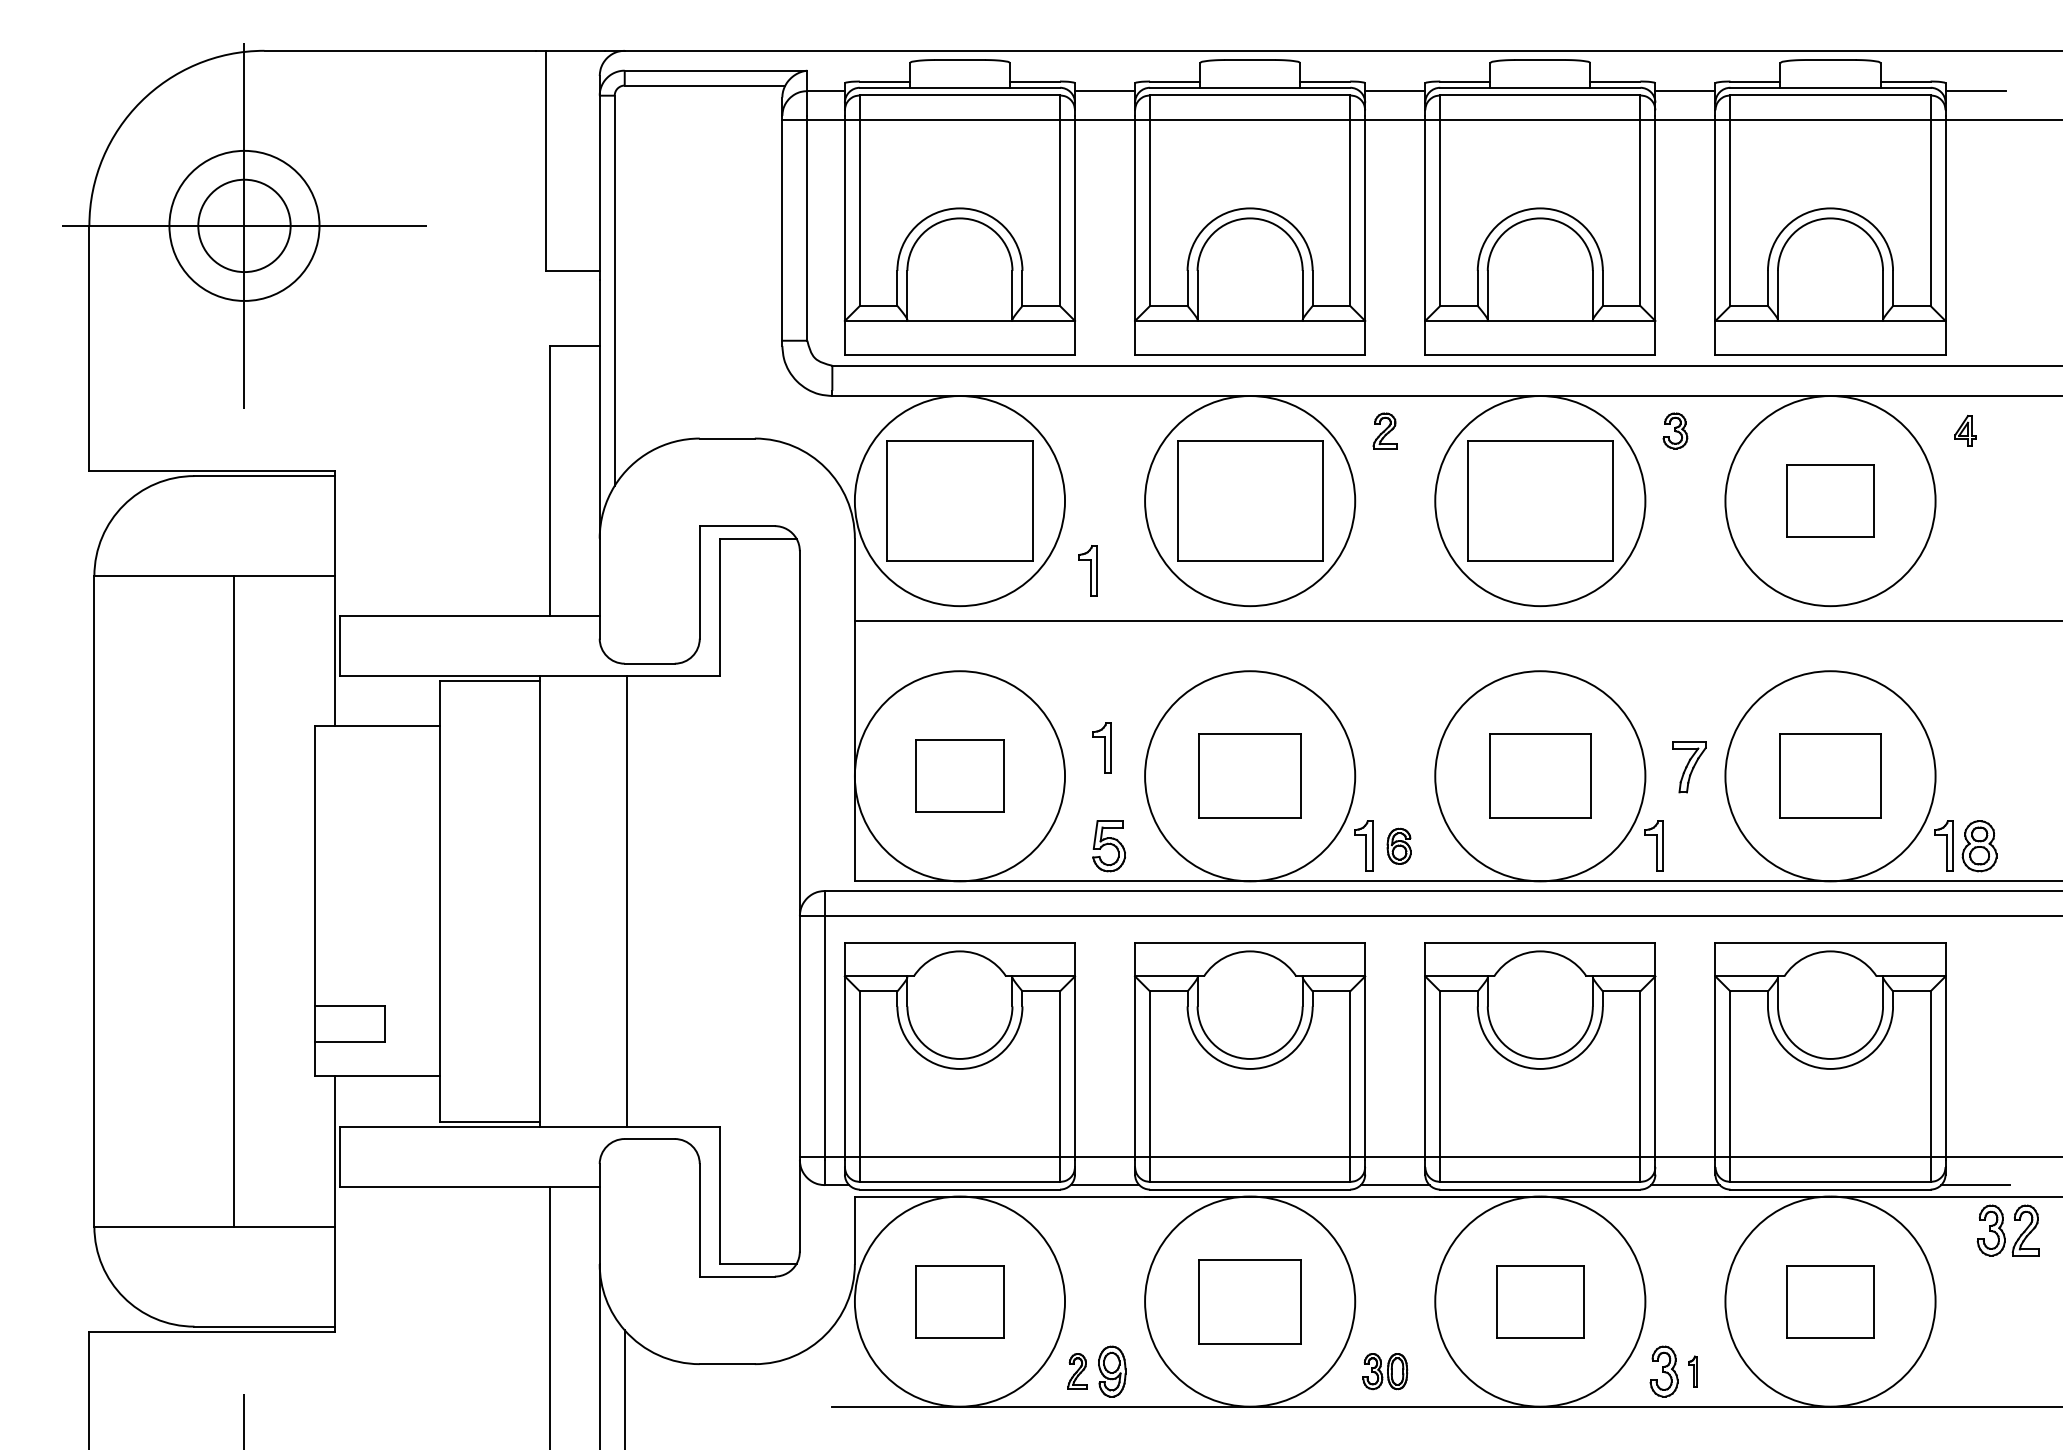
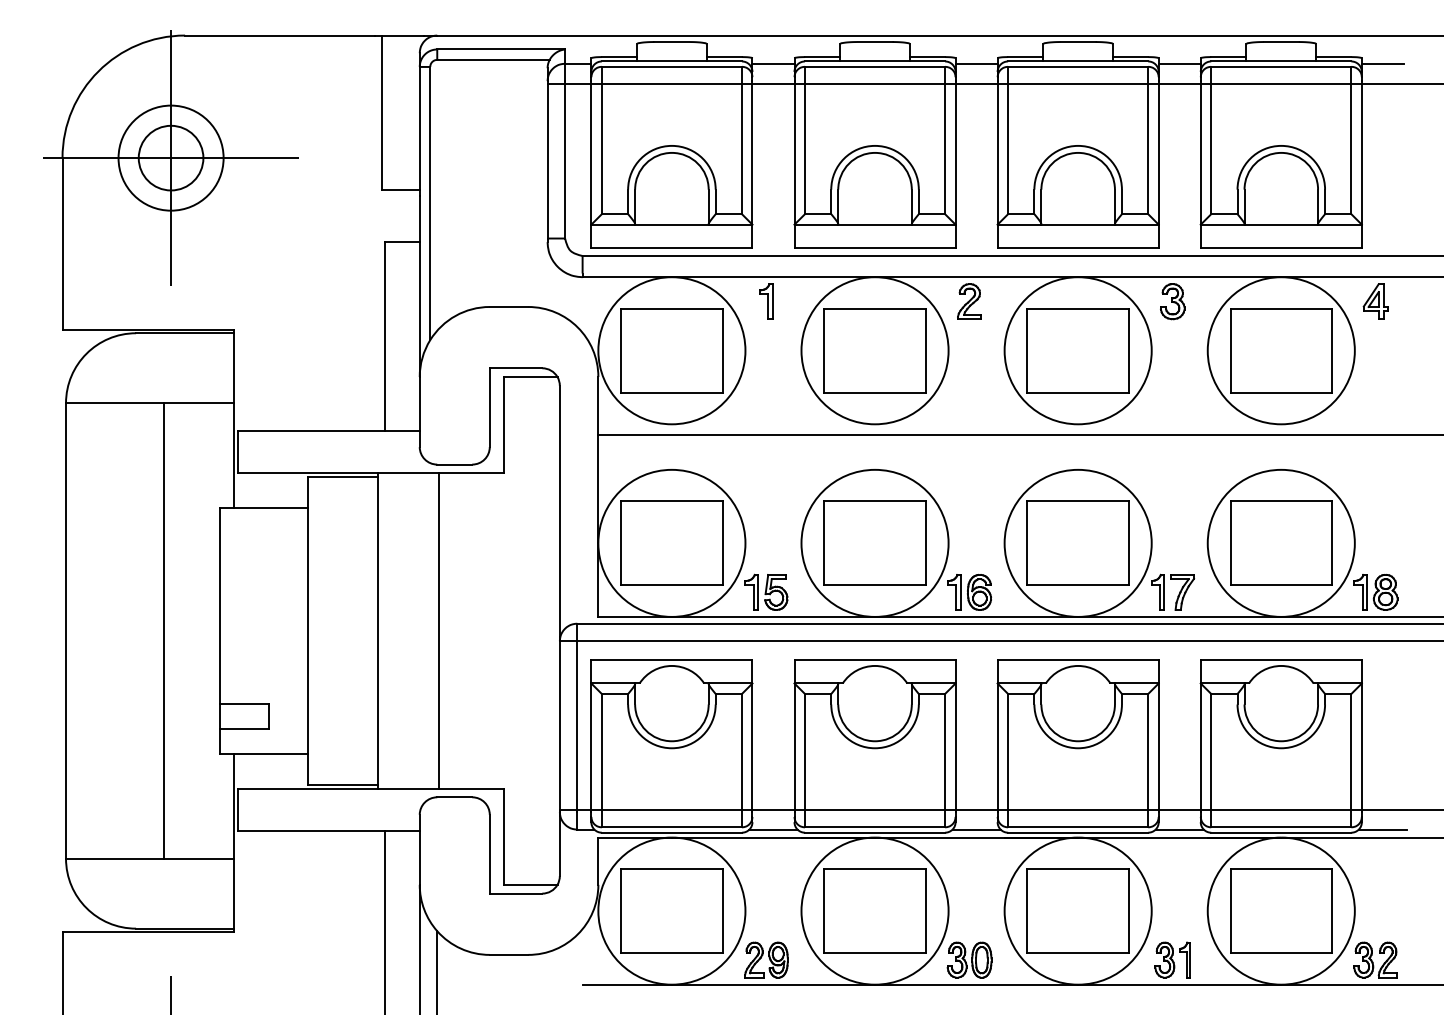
part: (1384, 430) -> (969, 301), size x1.43
part: (1675, 430) -> (1172, 301), size x1.43
part: (1965, 430) -> (1375, 301), size x1.67
part: (1830, 500) -> (1281, 350), size x1.67
part: (1087, 570) -> (766, 301), moved
part: (1101, 747) -> (751, 591), moved
part: (1689, 767) -> (1182, 592), moved
part: (959, 775) -> (671, 542), size x1.67
part: (1250, 775) -> (875, 542), size x1.43
part: (1540, 775) -> (1078, 542), size x1.43
part: (1830, 775) -> (1281, 542), size x1.43
part: (1398, 846) -> (978, 592), size x1.43
part: (2007, 1230) -> (1375, 960), moved
part: (959, 1301) -> (671, 911), size x1.67
part: (1250, 1301) -> (875, 911), size x1.43
part: (1540, 1301) -> (1078, 911), size x1.67
part: (1830, 1301) -> (1281, 911), size x1.67
part: (1077, 1371) -> (754, 960), size x1.43
part: (1385, 1371) -> (969, 960), size x1.43
part: (1692, 1371) -> (1184, 960), size x1.67

